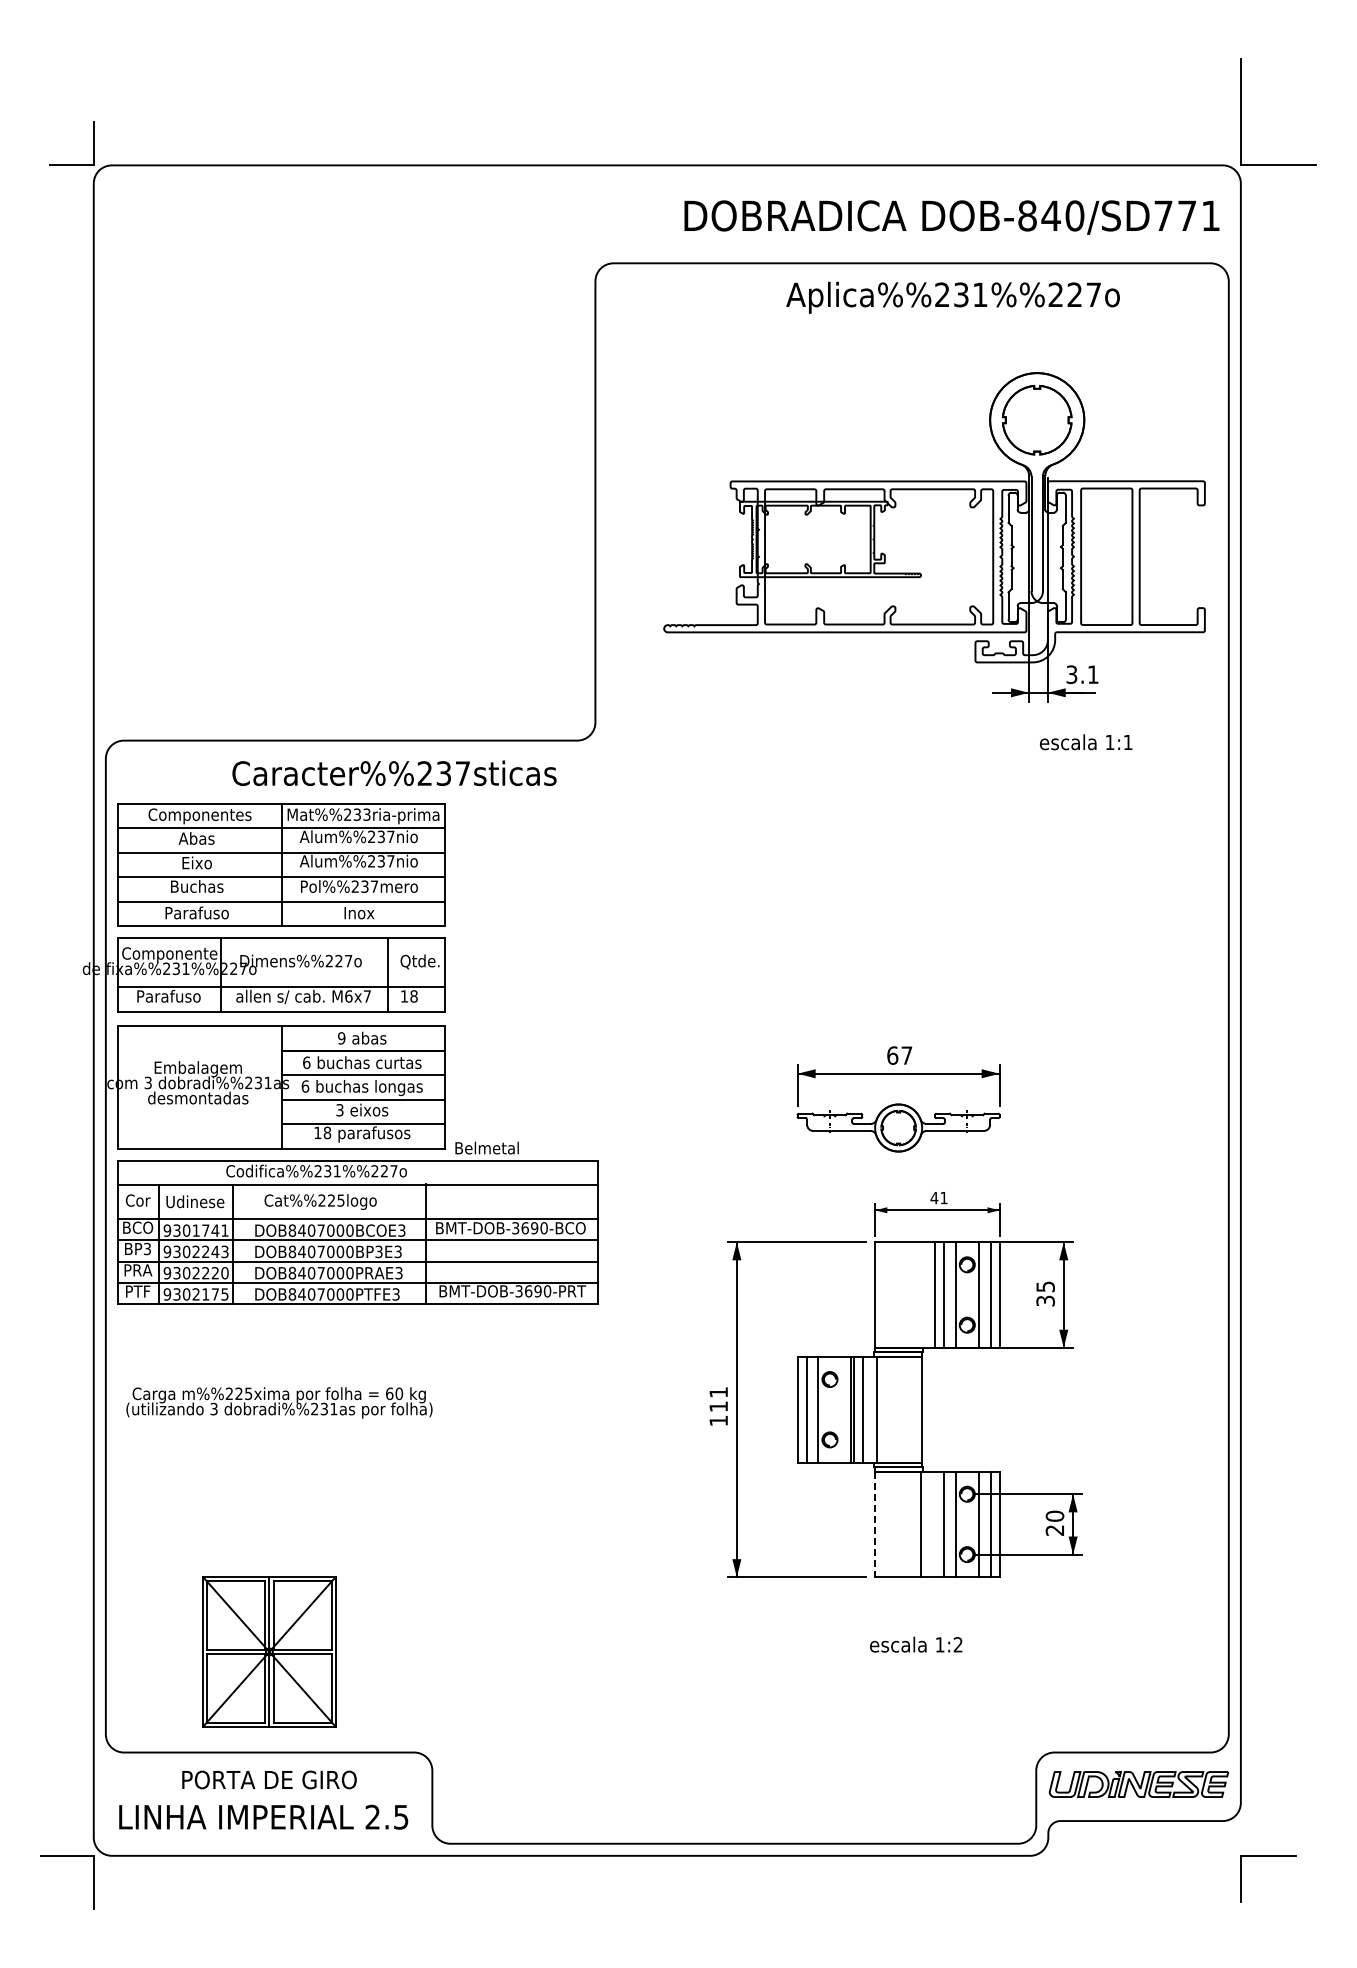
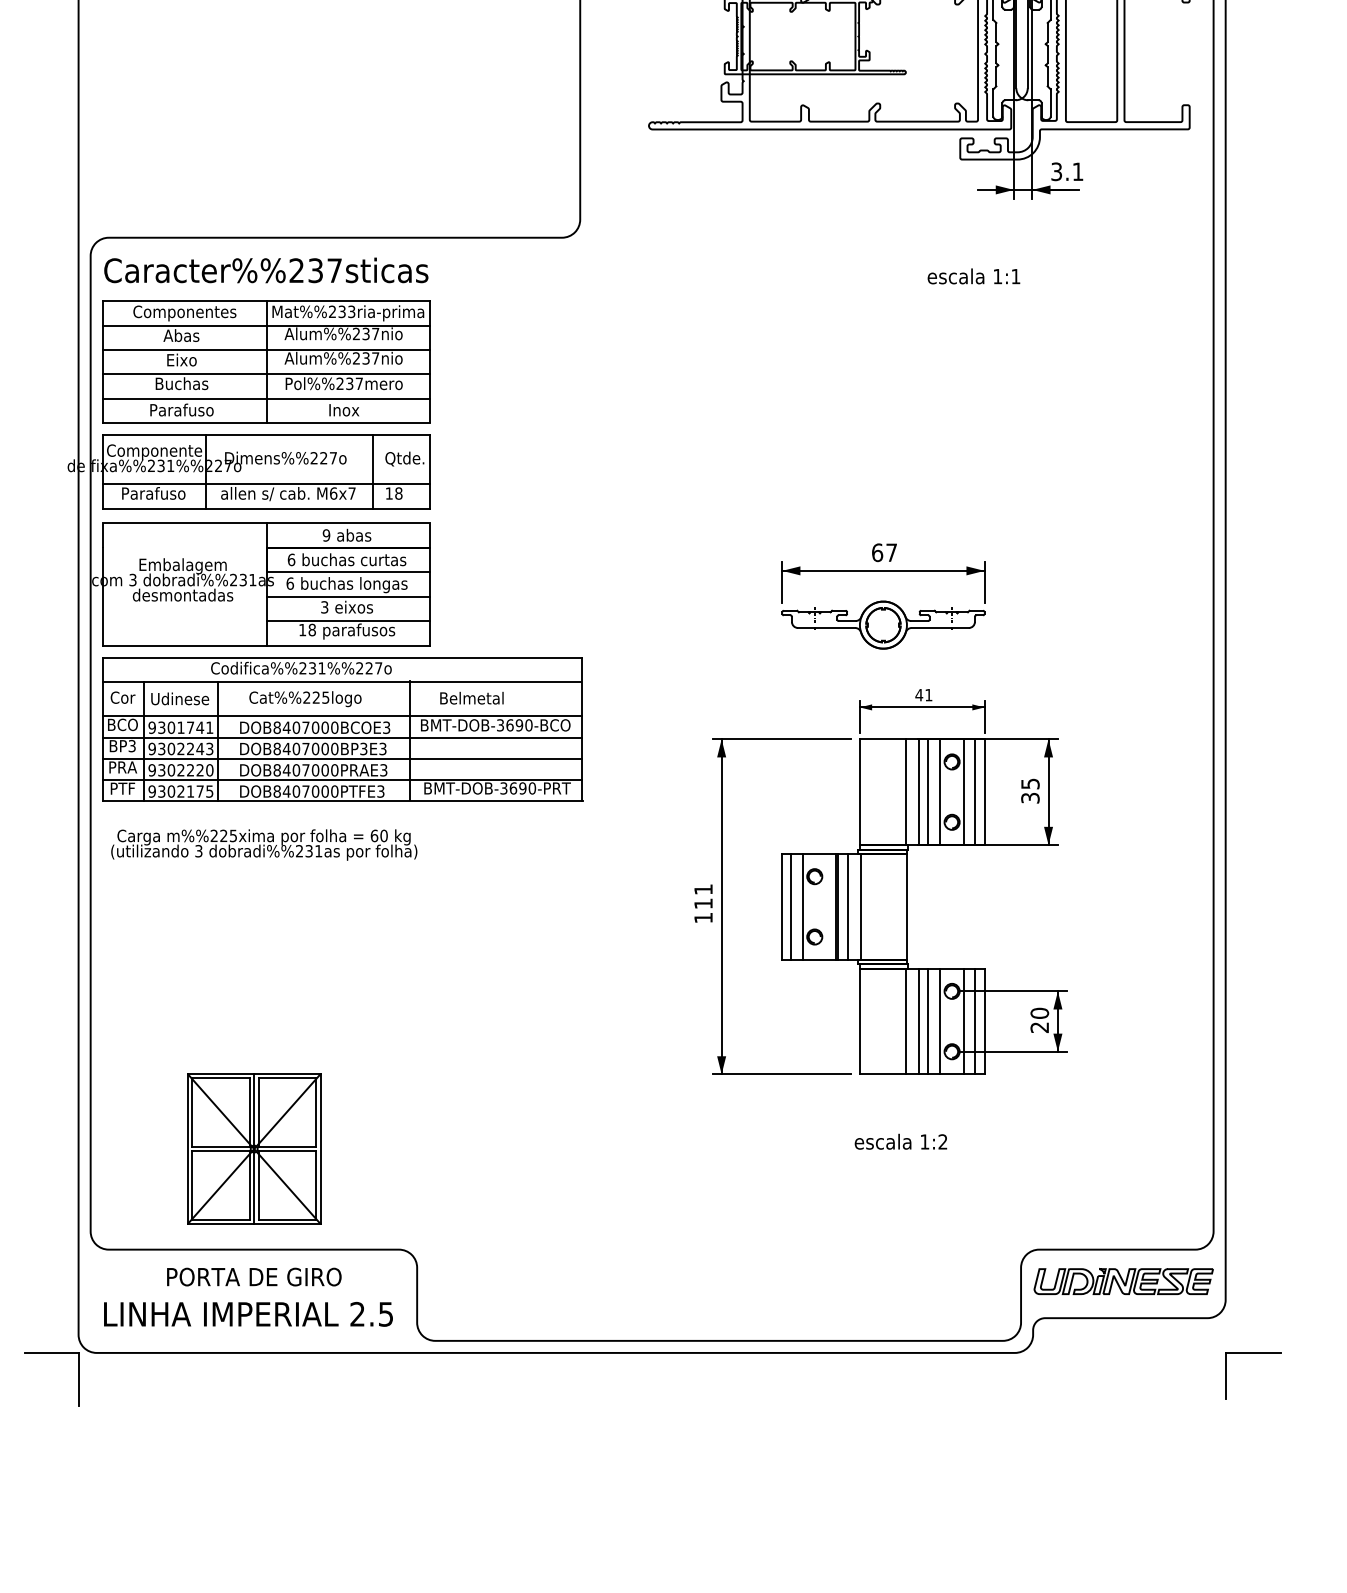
text: (1086, 742) -> (974, 276), moved
text: (394, 773) -> (266, 270), moved
text: (486, 1147) -> (471, 697), moved
line: (920, 1294) -> (905, 791), added
text: (279, 1402) -> (264, 844), moved
line: (875, 1524) -> (860, 1021), dashed -> solid
line: (934, 1524) -> (919, 1021), added

